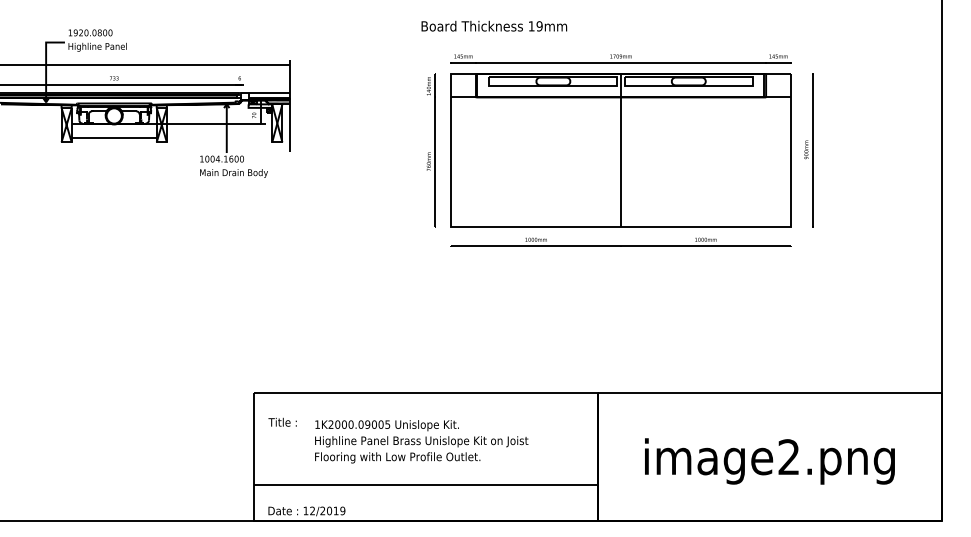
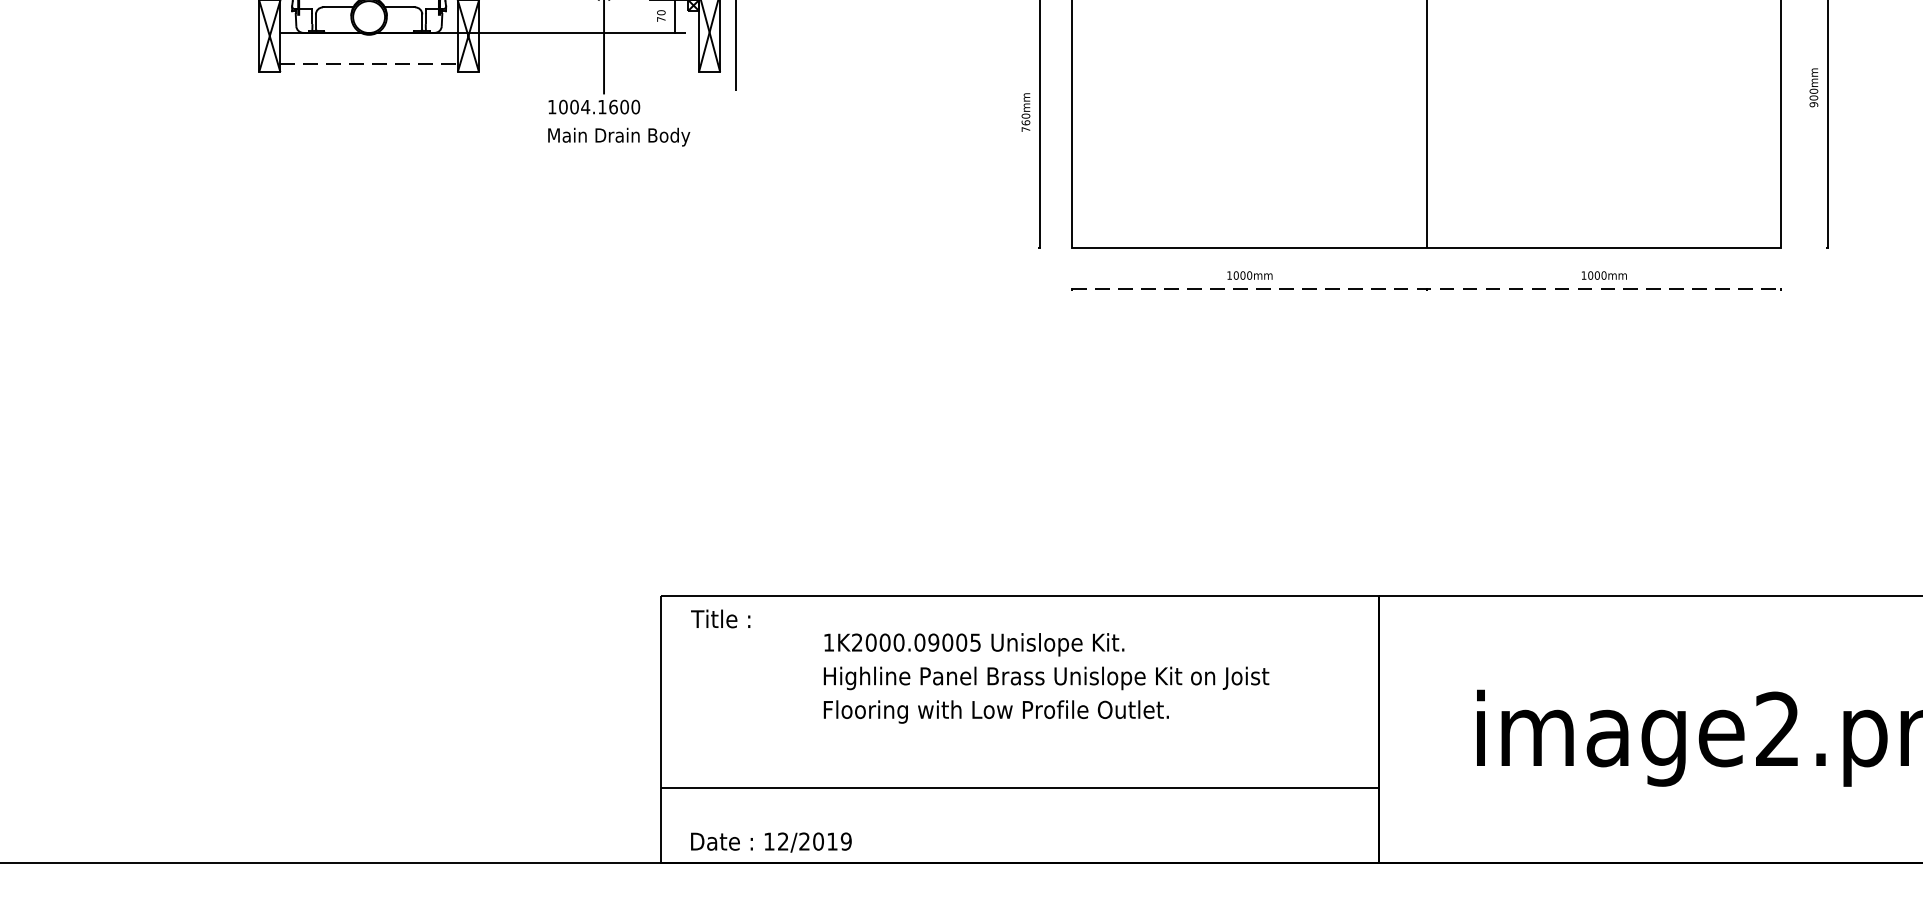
line: (114, 138) -> (369, 64), solid -> dashed
line: (620, 246) -> (1425, 289), solid -> dashed
text: (282, 421) -> (720, 617), moved
text: (421, 441) -> (1046, 677), moved

